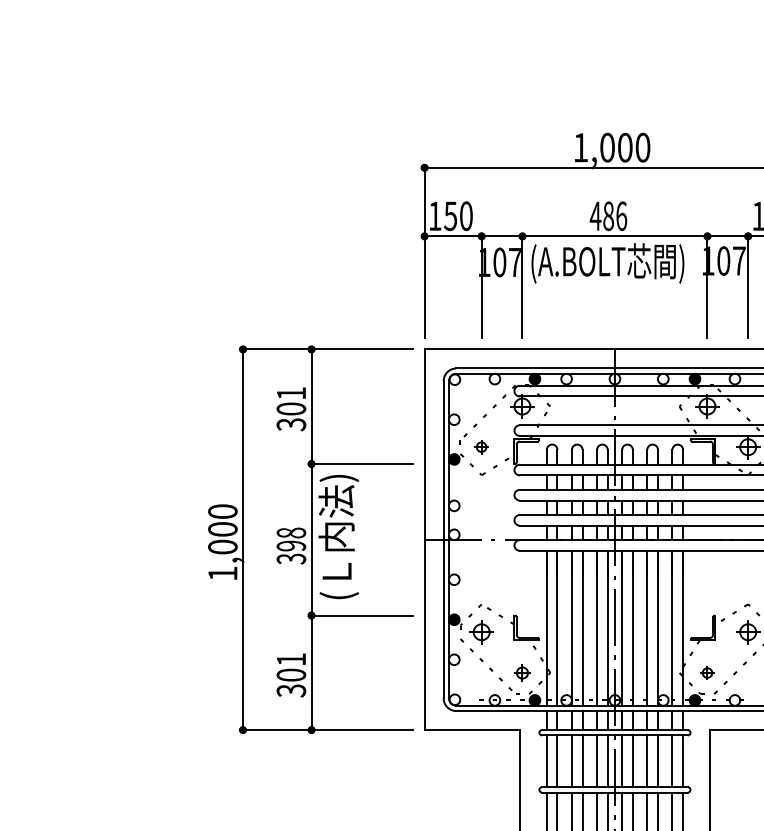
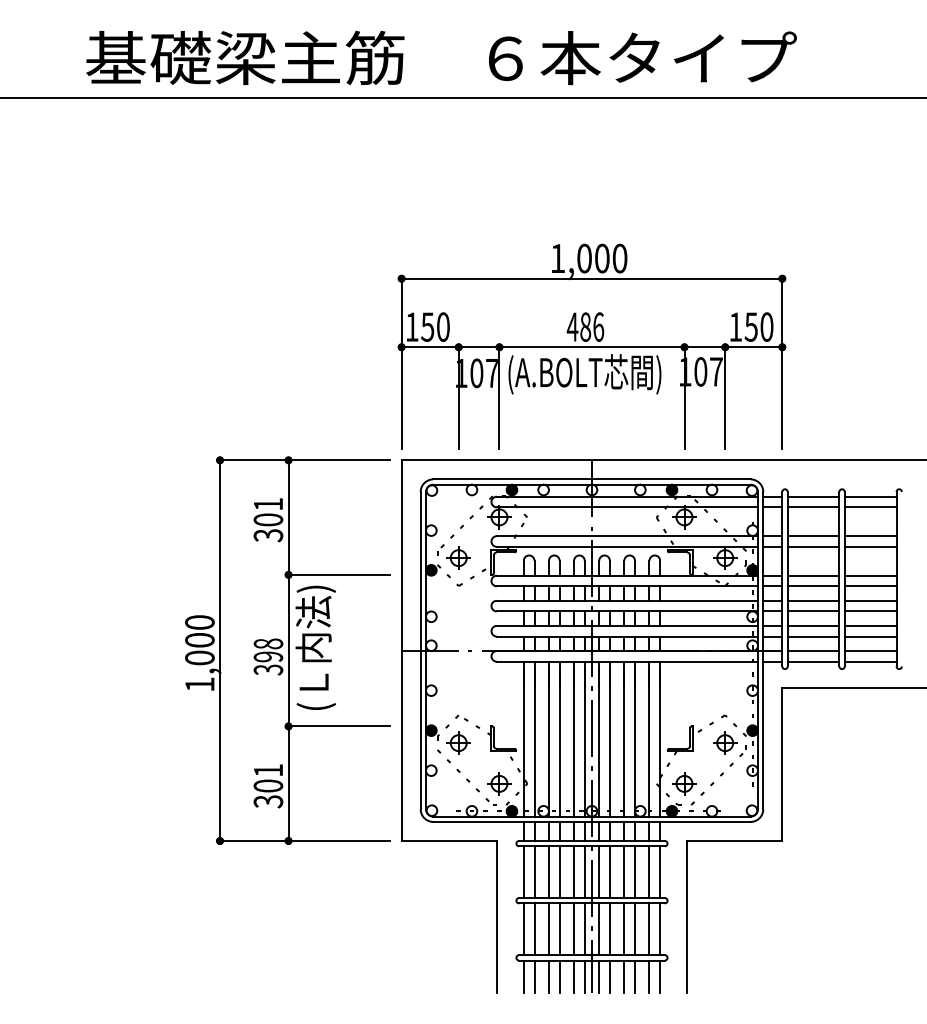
part: (481, 446) -> (458, 557), size x1.67
part: (522, 672) -> (499, 783), size x1.43
part: (707, 672) -> (684, 783), size x1.67

